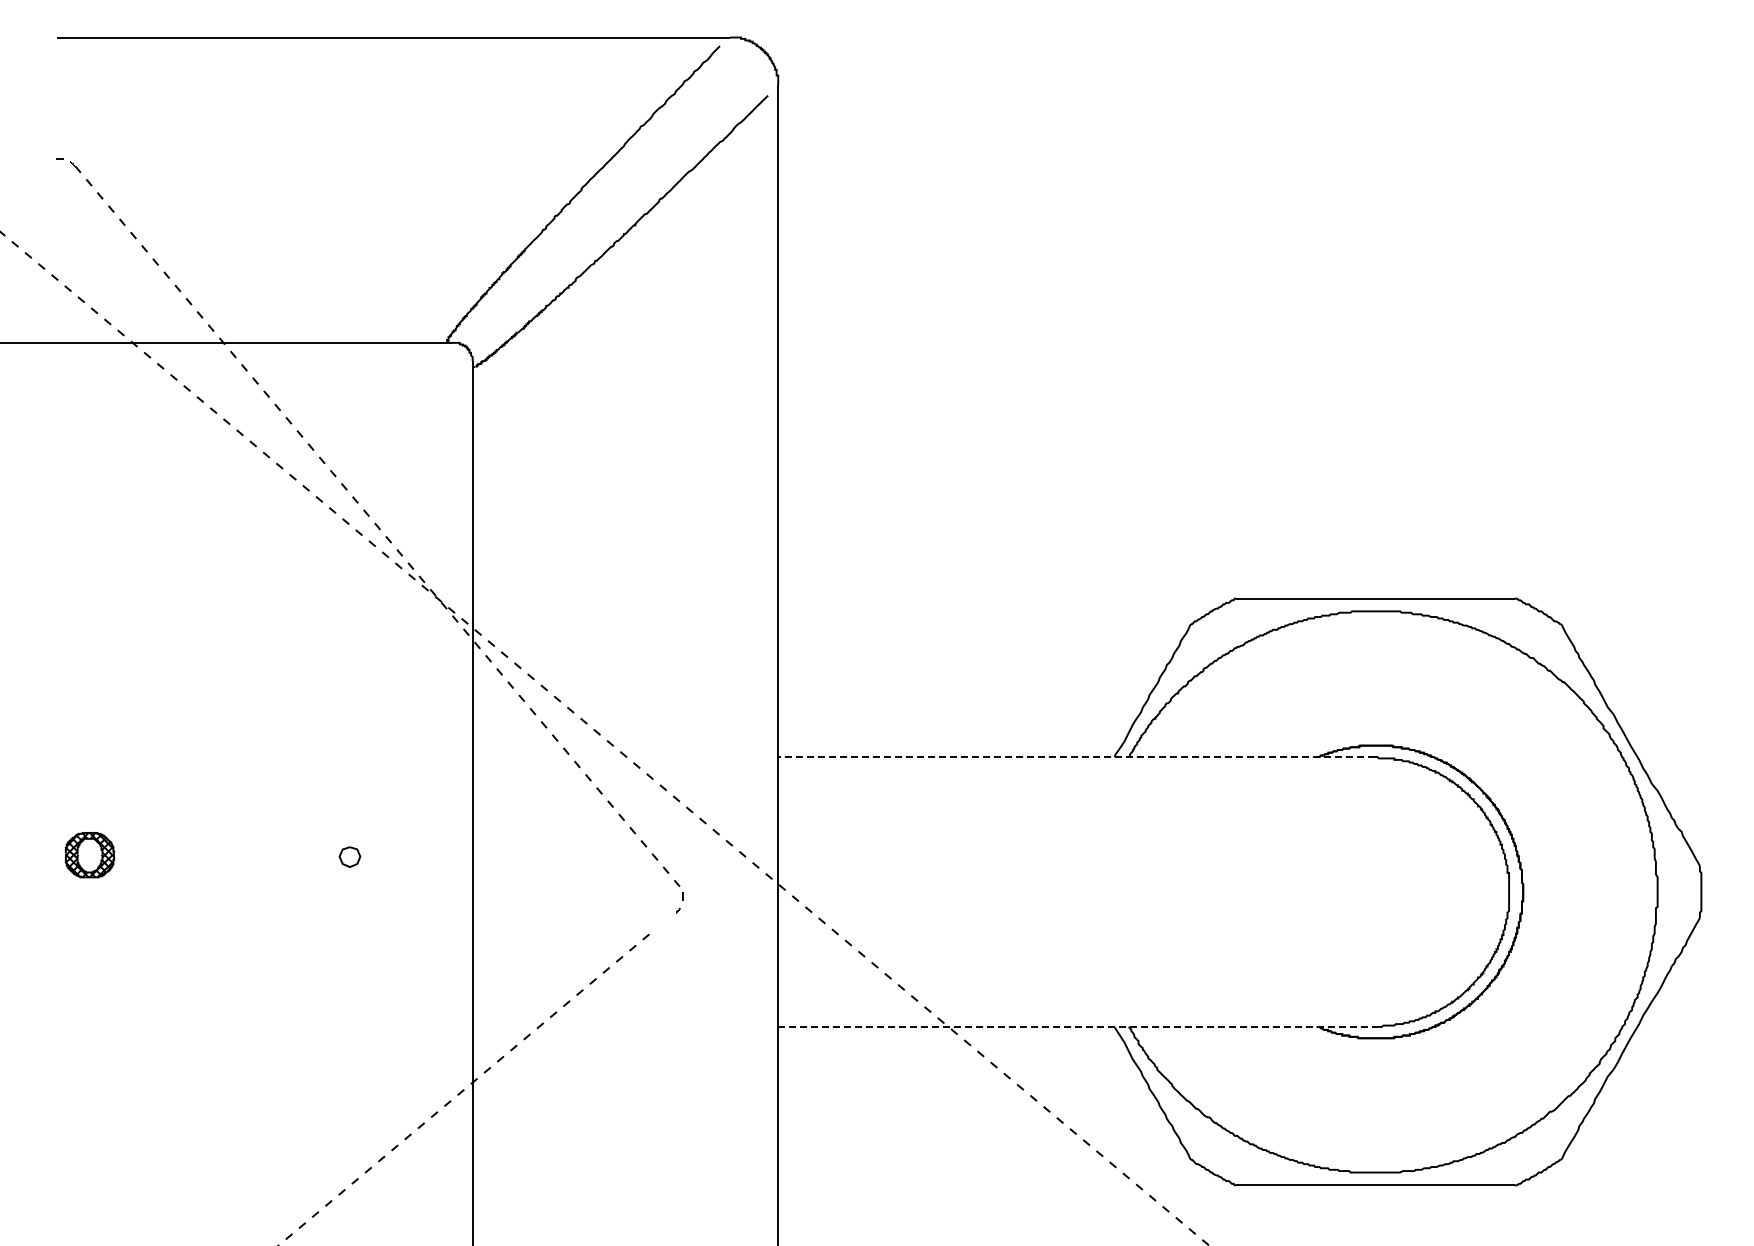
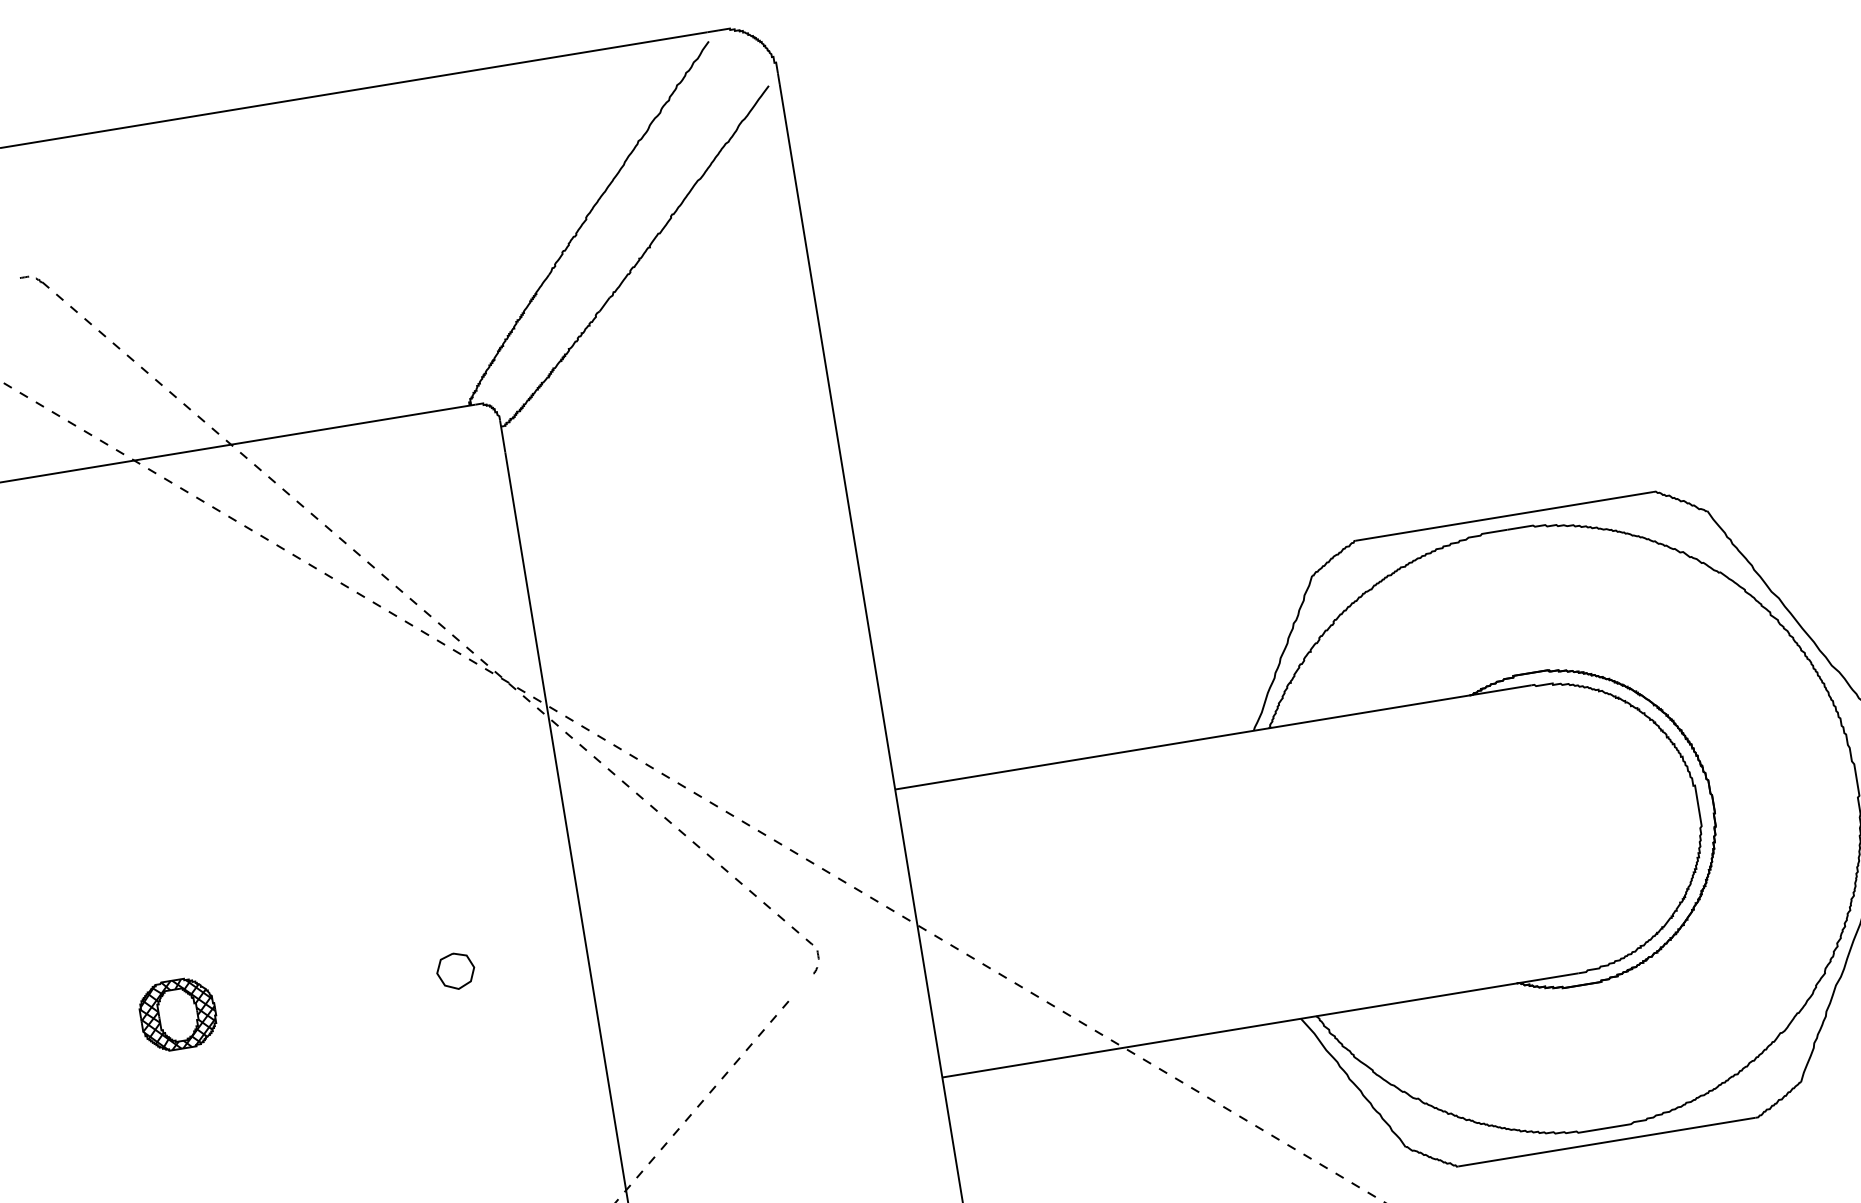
line: (1075, 756) -> (1212, 737), dashed -> solid
part: (89, 854) -> (177, 1013), size x1.43
part: (349, 856) -> (455, 970), size x1.67
line: (1076, 1026) -> (1260, 1024), dashed -> solid

